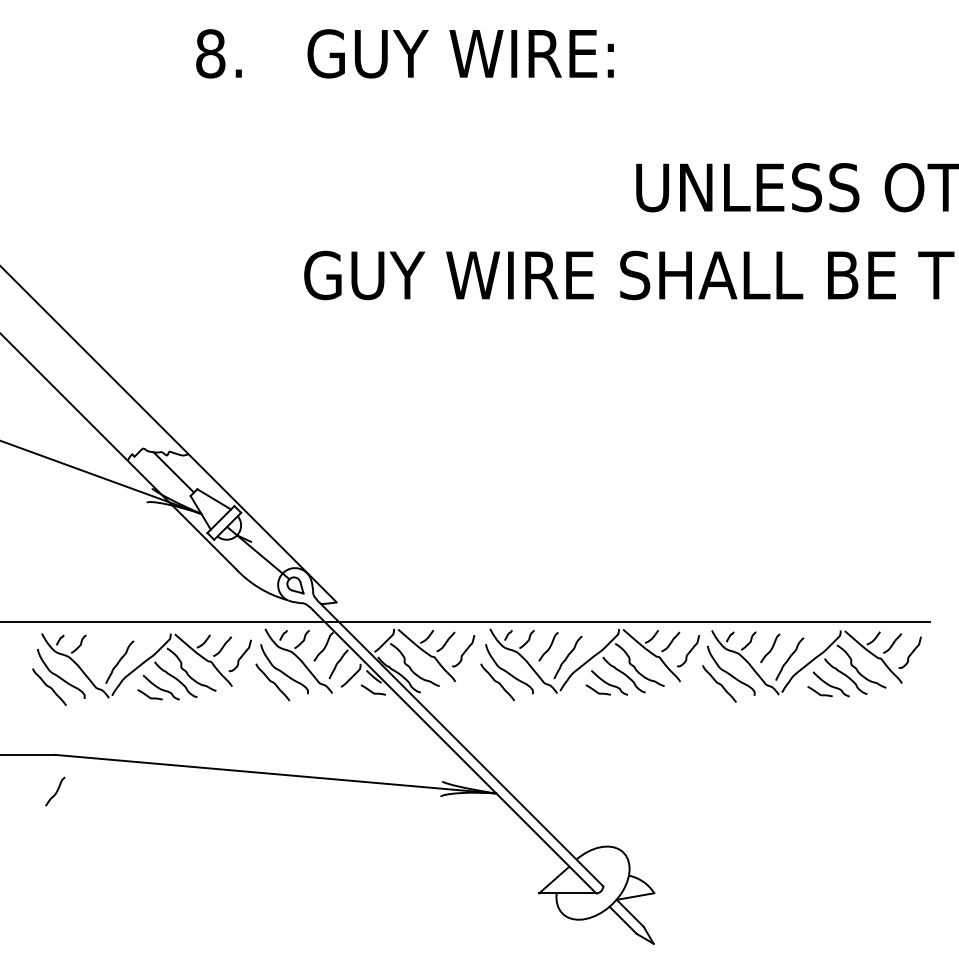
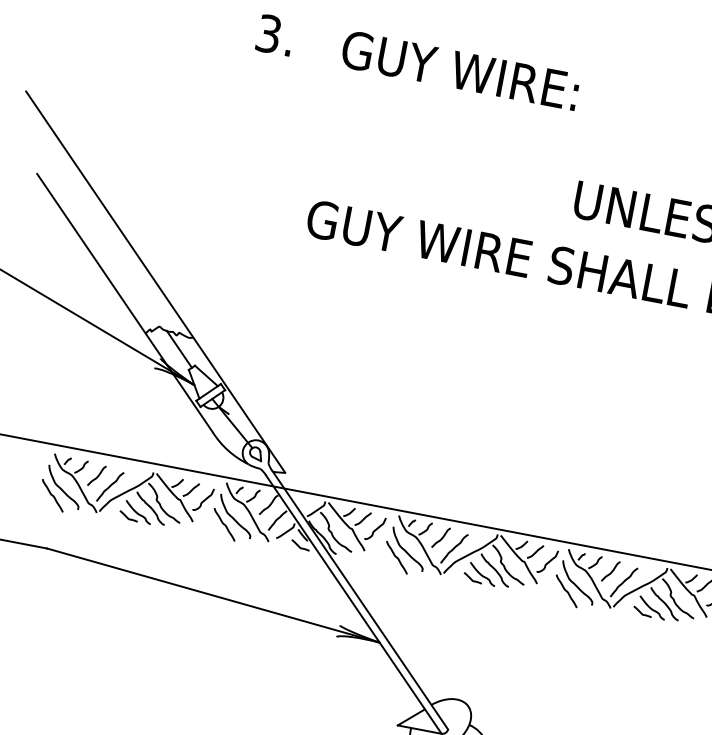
text: (210, 53) -> (268, 33), 8. -> 3.
curve: (56, 791) -> (97, 476), moved

